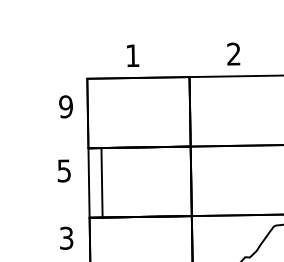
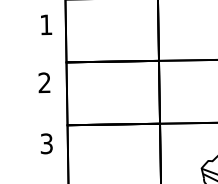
text: (65, 106) -> (45, 24), 9 -> 1
text: (63, 170) -> (43, 82), 5 -> 2
line: (101, 182) -> (66, 93), moved

